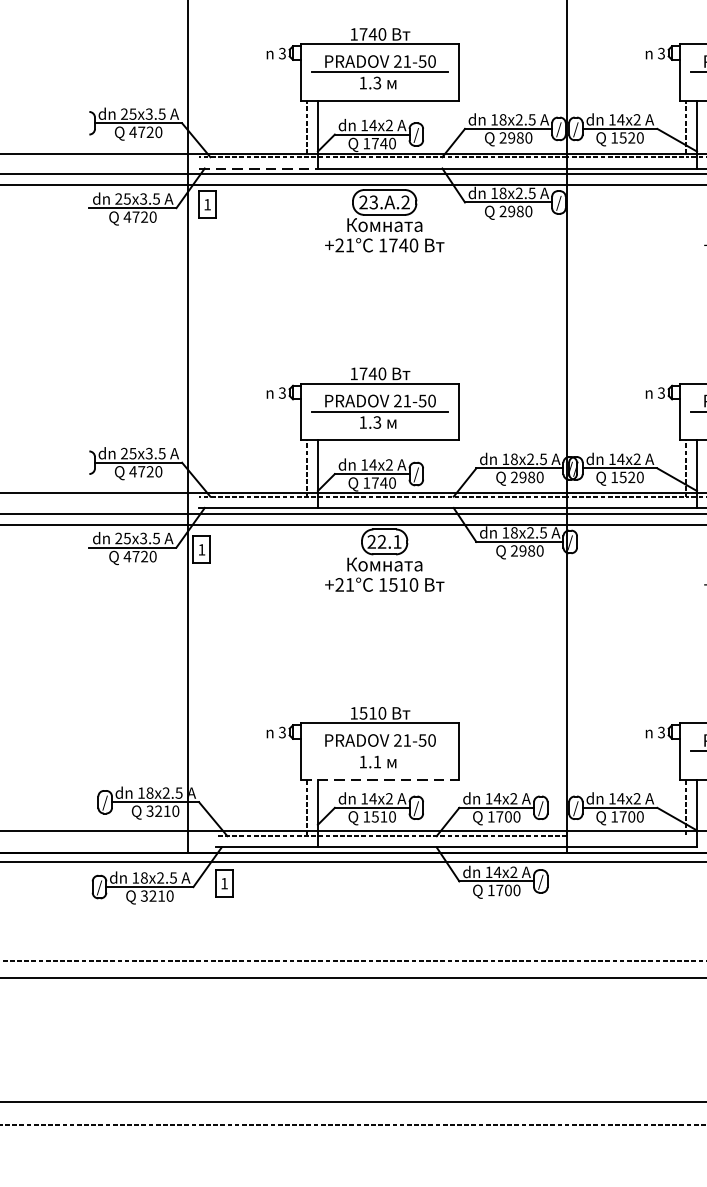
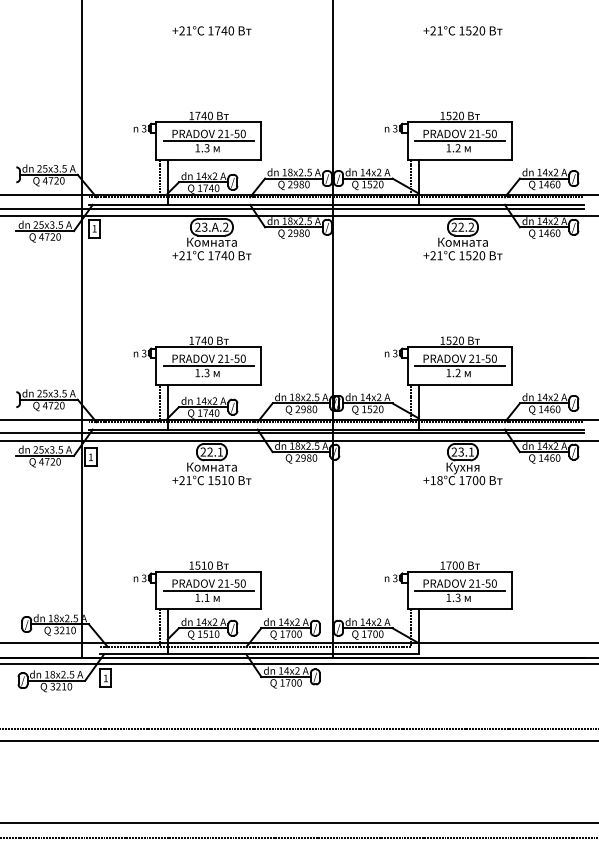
line: (258, 168) -> (128, 204), dashed -> solid
line: (379, 750) -> (208, 590), added
line: (381, 779) -> (209, 609), dashed -> solid
line: (625, 835) -> (371, 646), added

